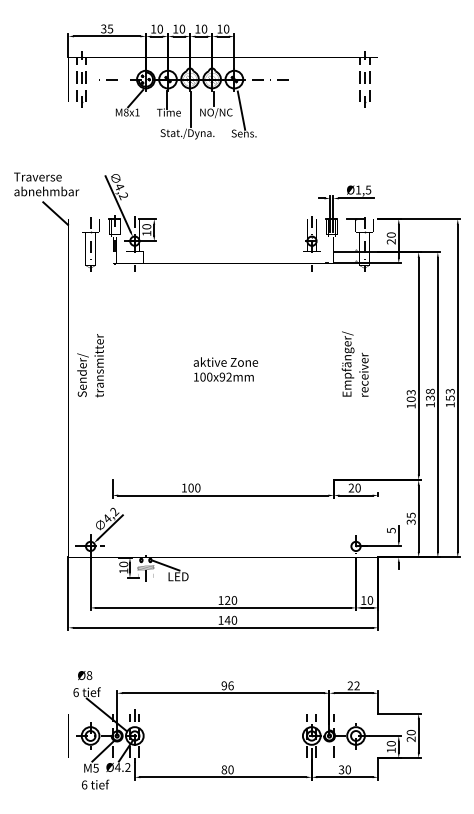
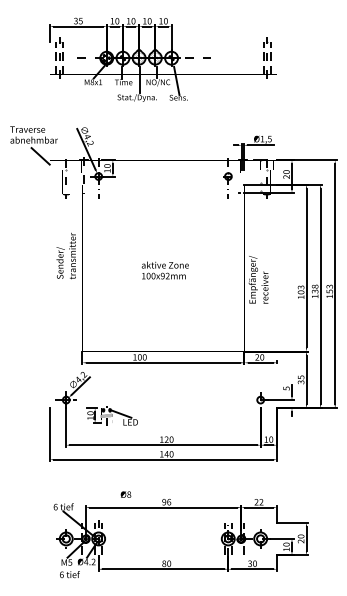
text: (354, 363) -> (258, 279), moved
text: (90, 365) -> (66, 255), moved
text: (85, 675) -> (126, 494), moved

